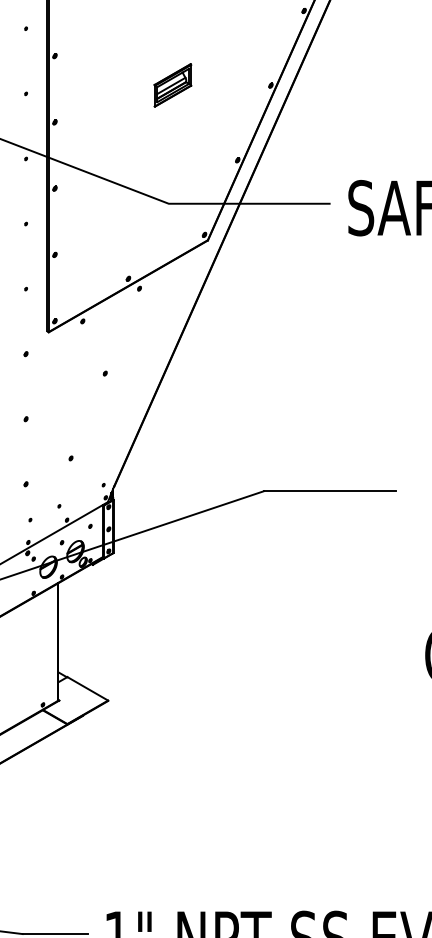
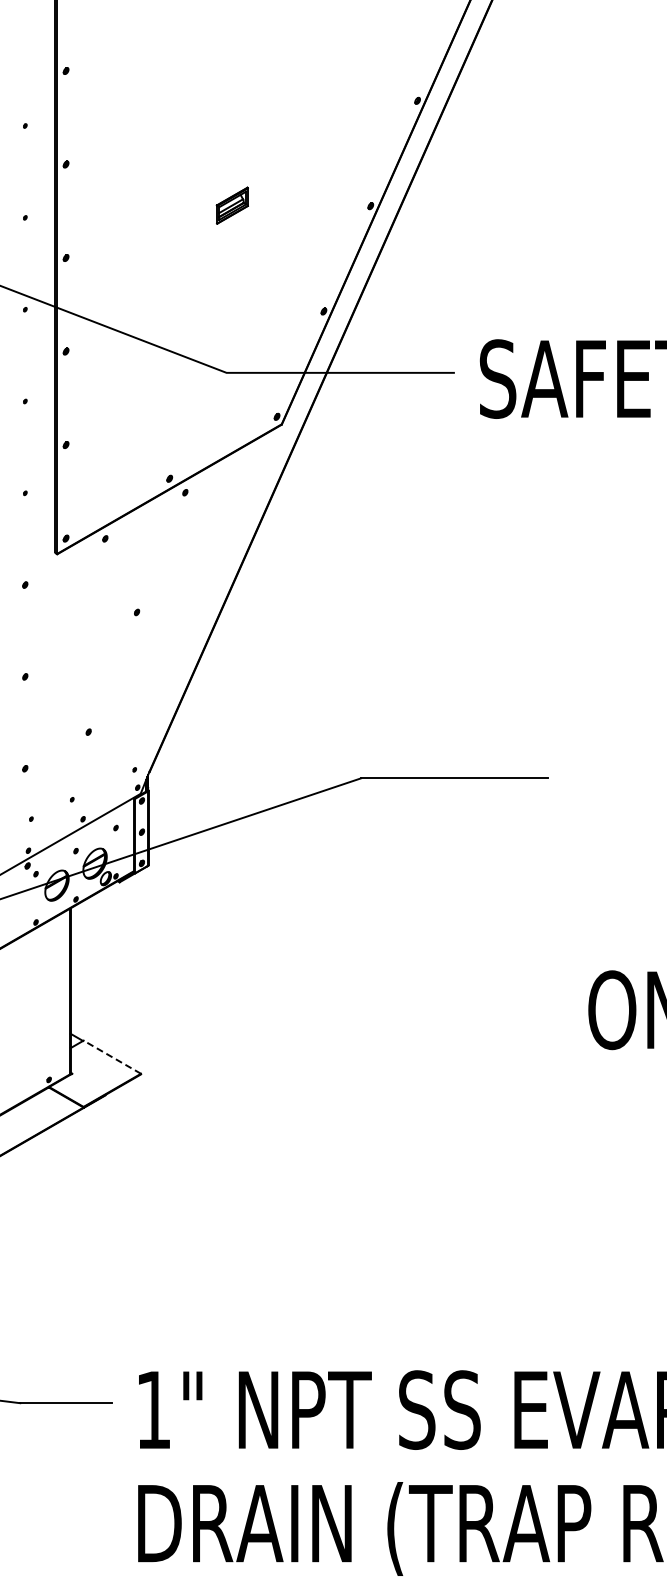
part: (172, 85) -> (232, 205), size x0.6
line: (87, 688) -> (111, 1056), solid -> dashed

